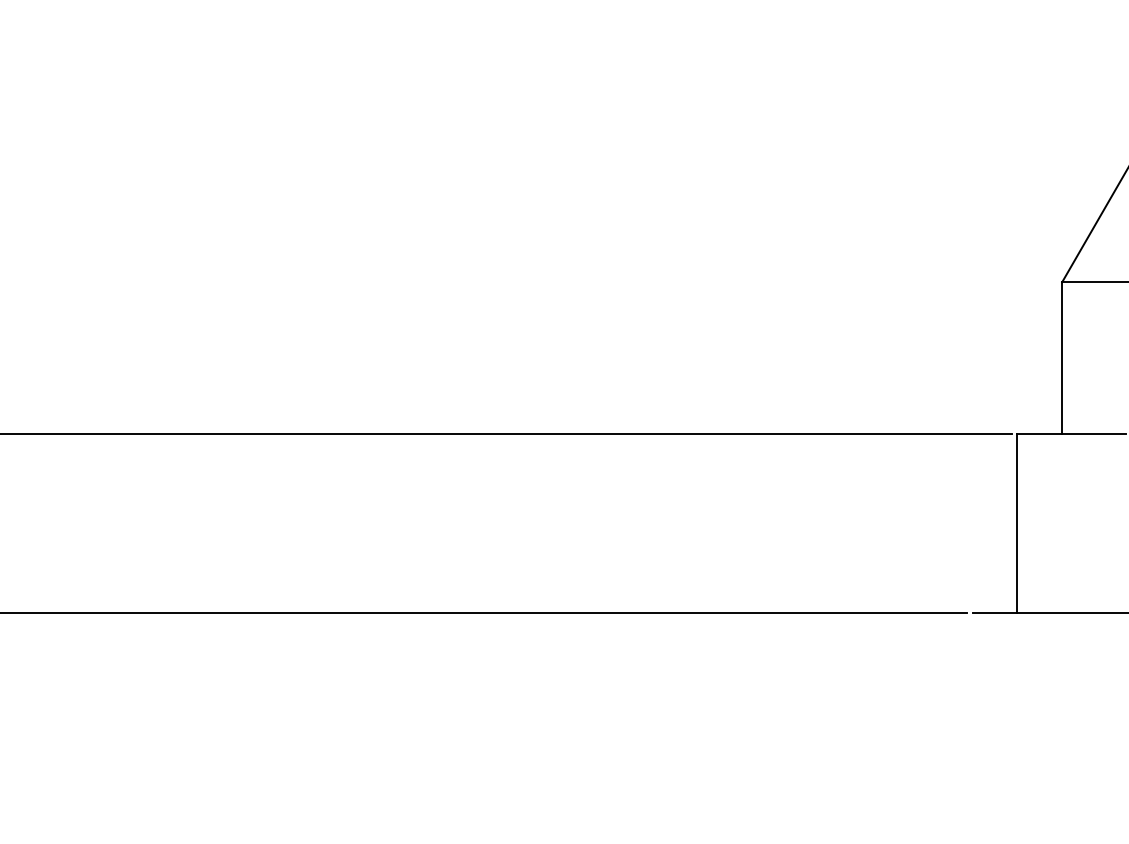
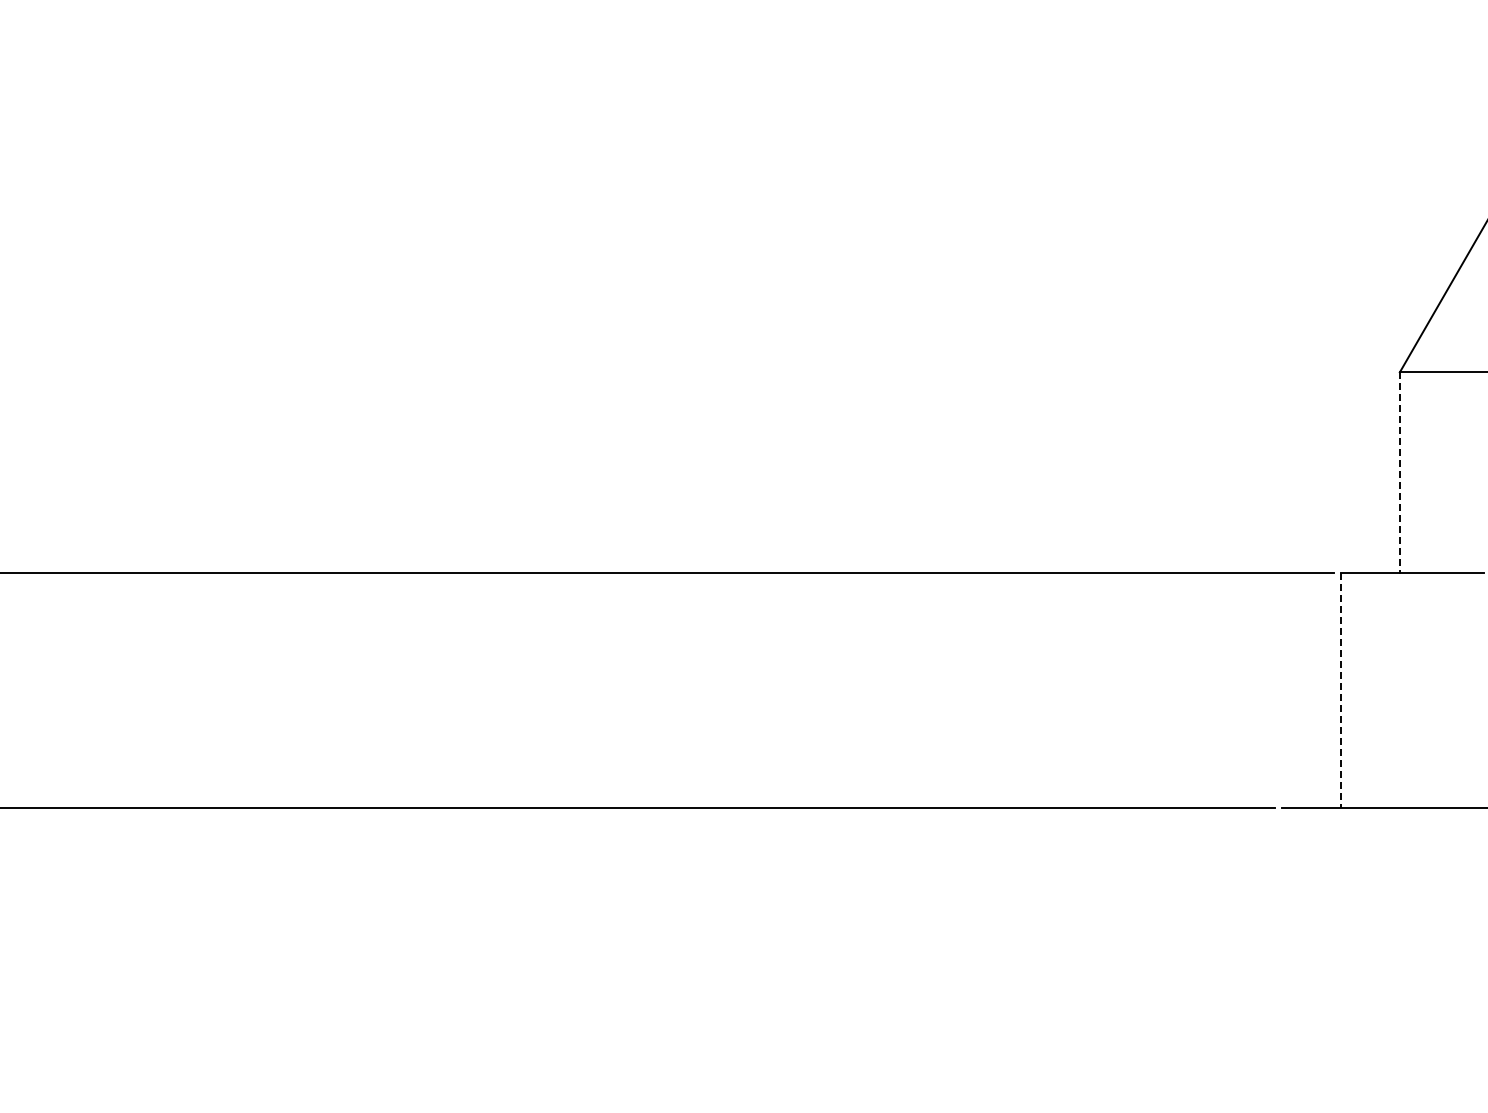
line: (1061, 359) -> (1399, 473), solid -> dashed
line: (1017, 523) -> (1340, 690), solid -> dashed

